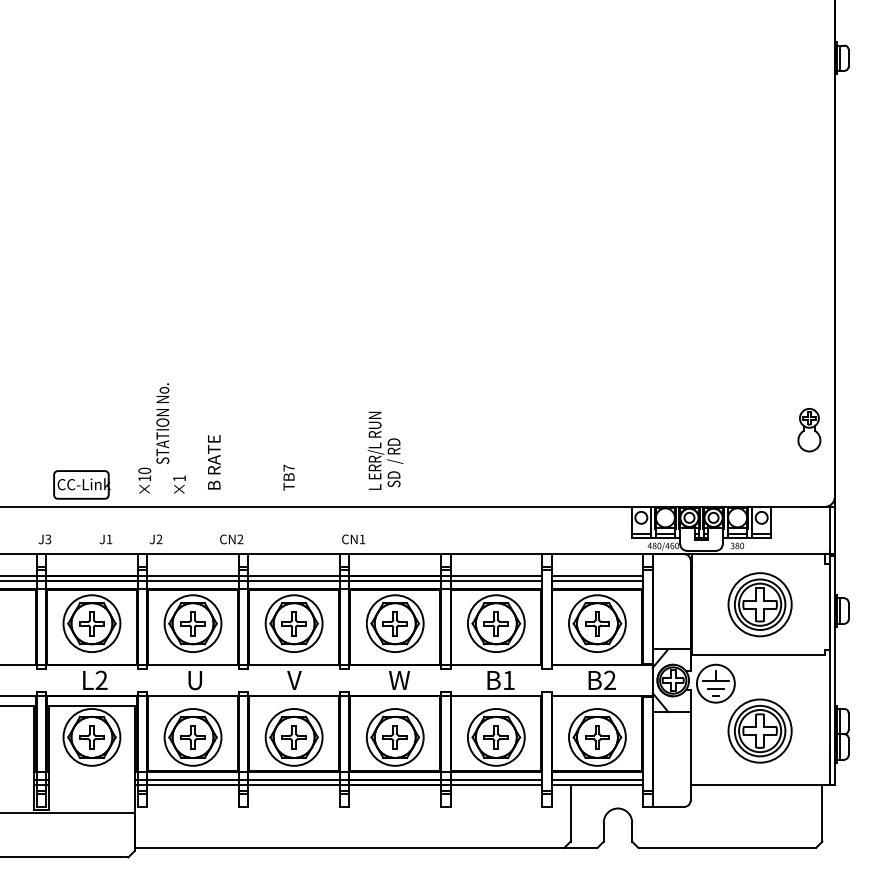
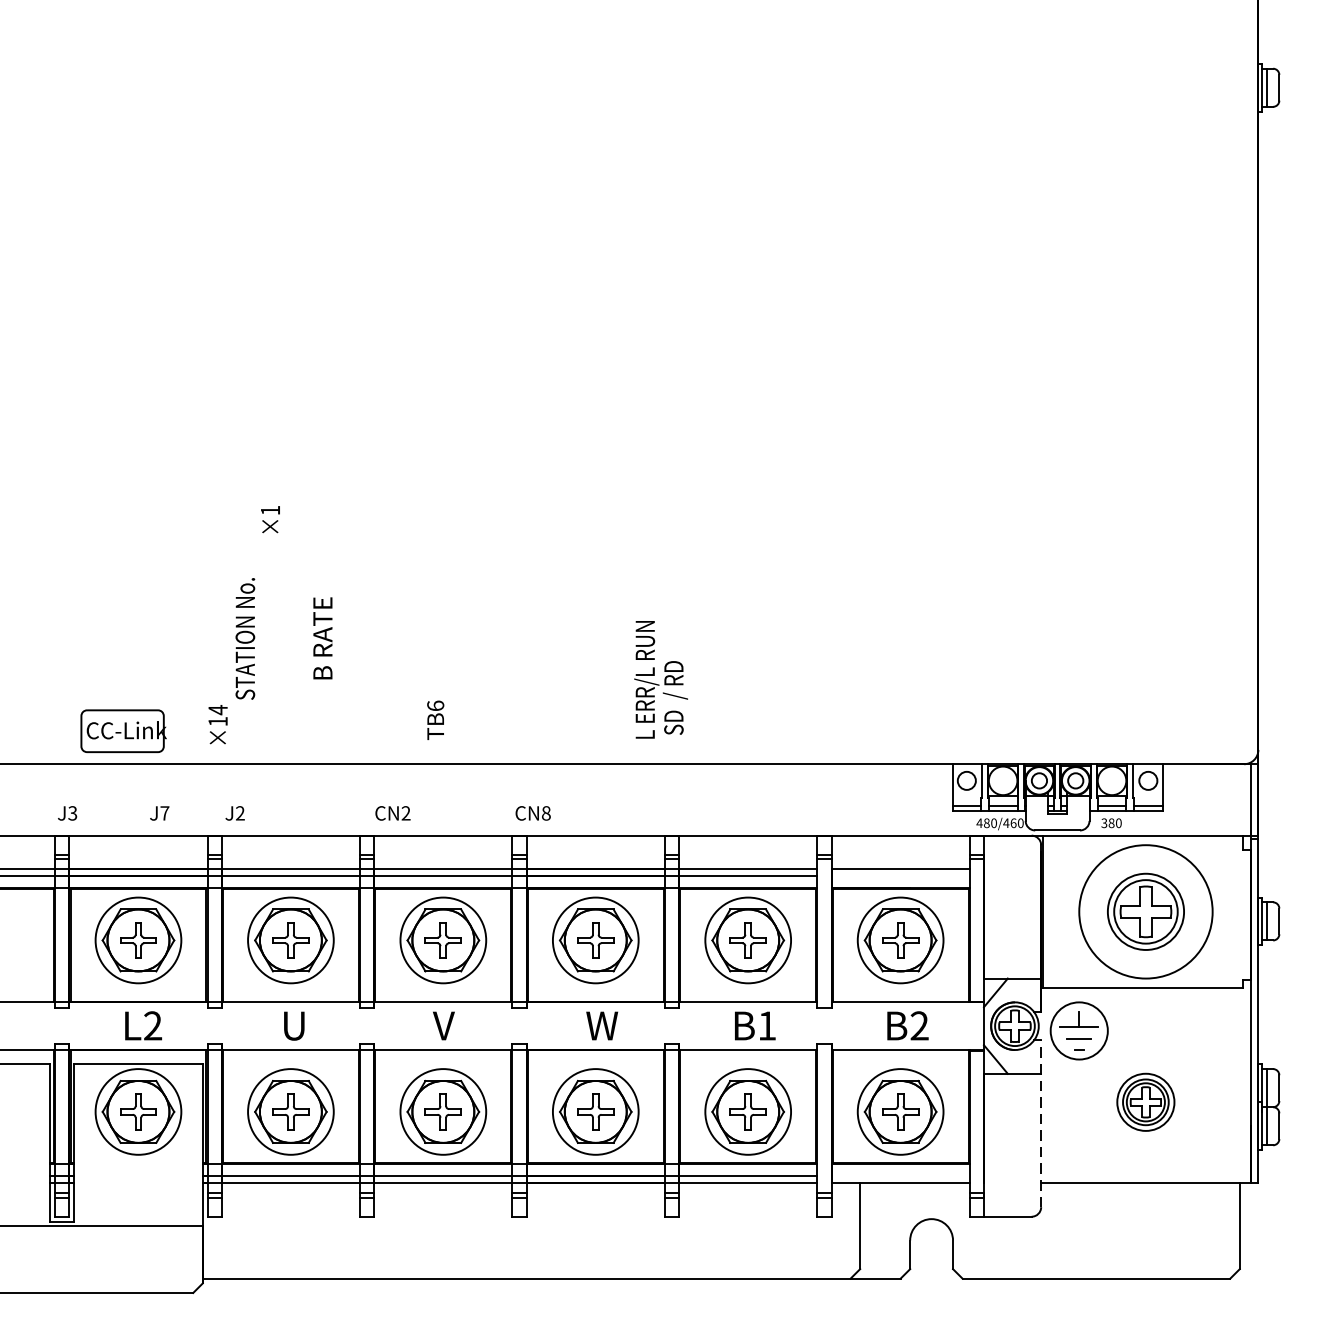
part: (809, 430) -> (1220, 649), removed
text: (385, 450) -> (661, 679), moved
text: (214, 462) -> (323, 638), moved
text: (288, 467) -> (434, 704), TB7 -> TB6
text: (144, 470) -> (217, 709), ×10 -> ×14
text: (179, 484) -> (270, 519), moved
text: (109, 539) -> (164, 813), J1 -> J7
text: (231, 539) -> (392, 813), moved
text: (362, 539) -> (546, 813), CN1 -> CN8
line: (597, 581) -> (900, 876), removed
circle: (759, 604) -> (1145, 911), size x1.4
part: (759, 730) -> (1145, 1101), size x0.6
line: (690, 744) -> (1040, 1122), solid -> dashed
line: (597, 780) -> (900, 1176), removed

